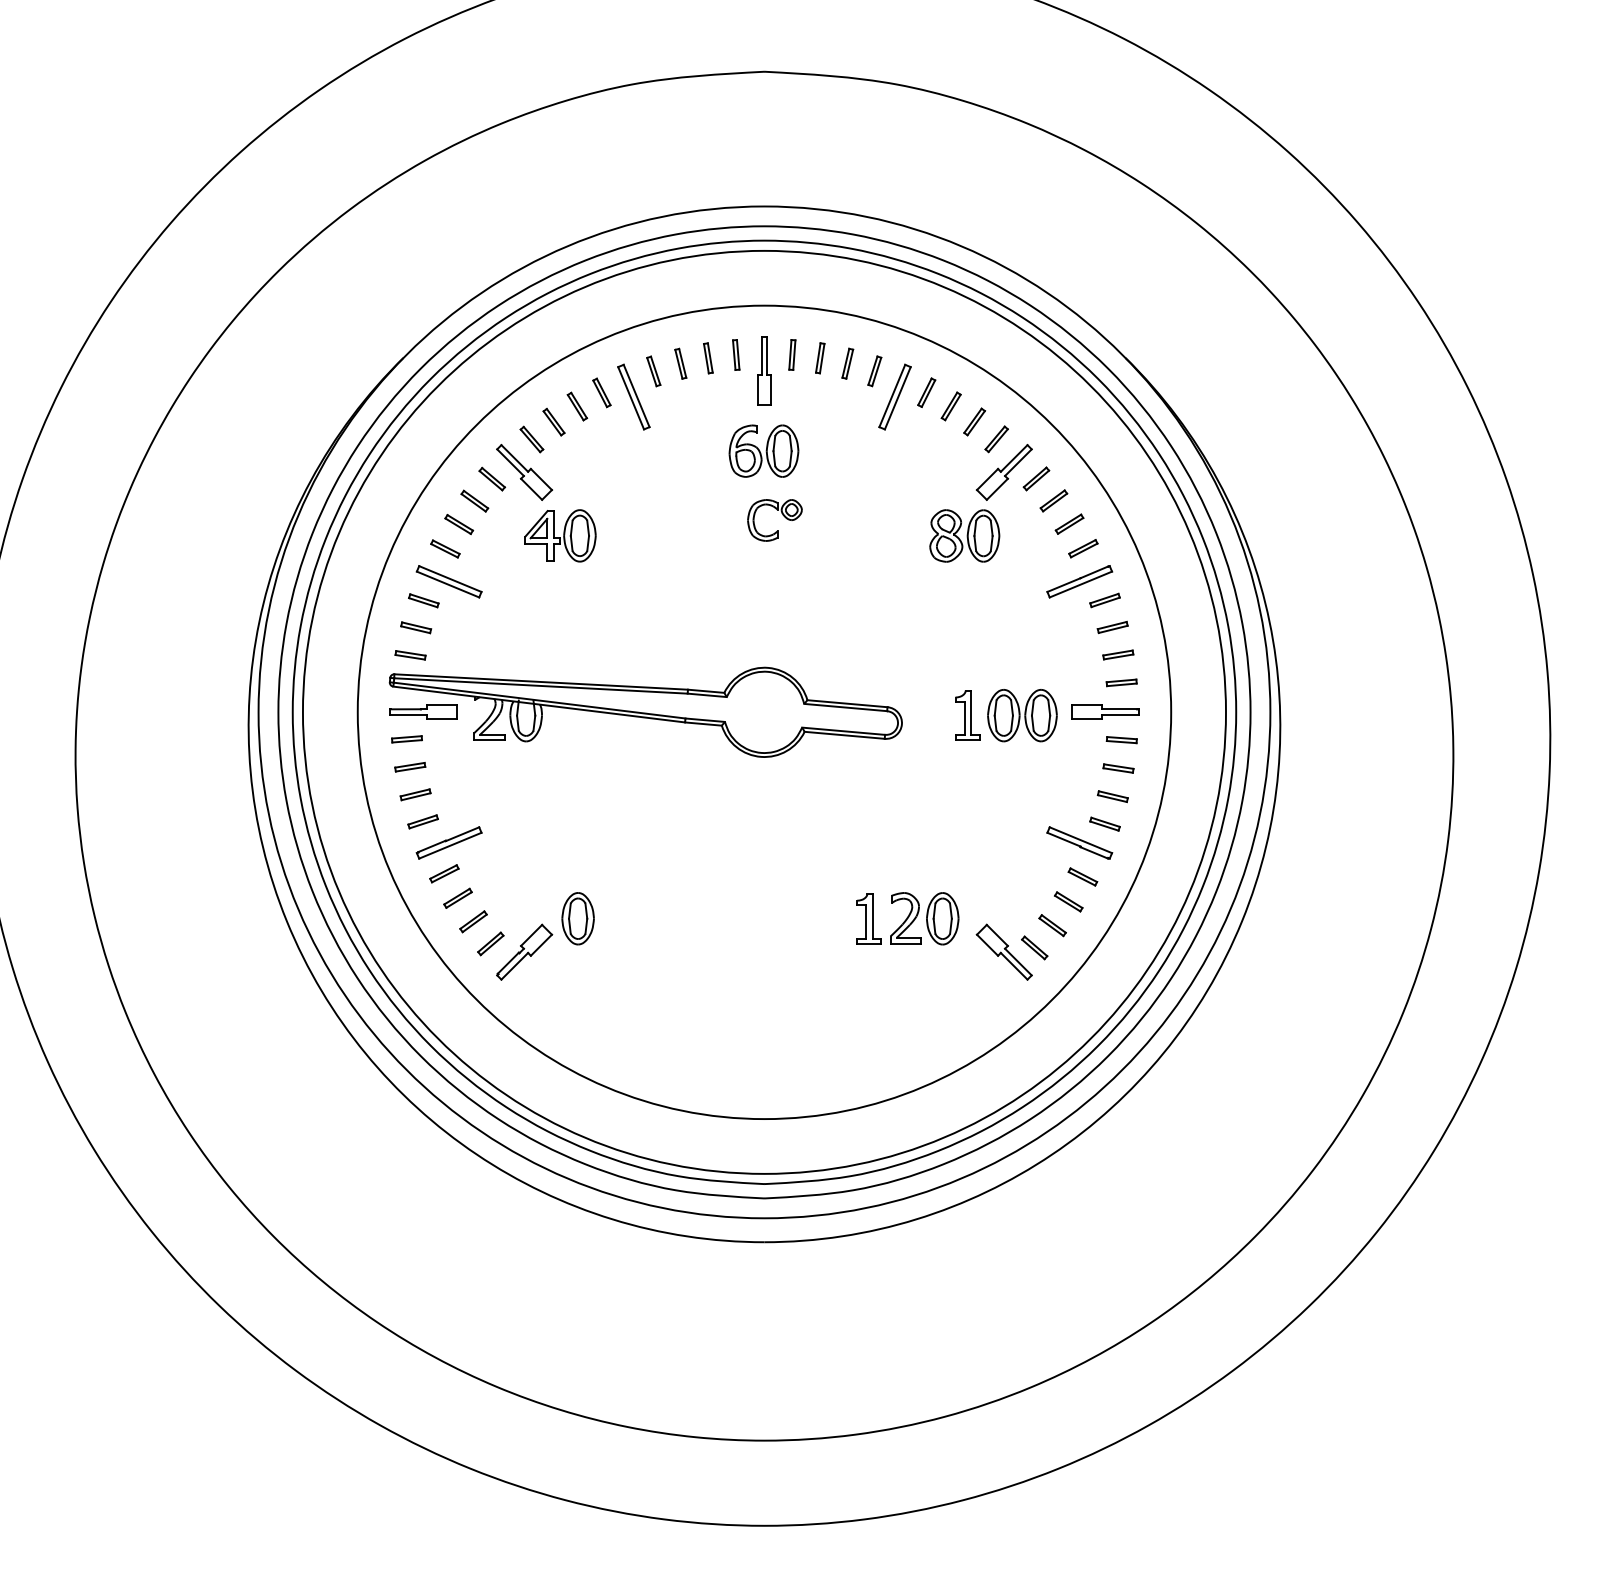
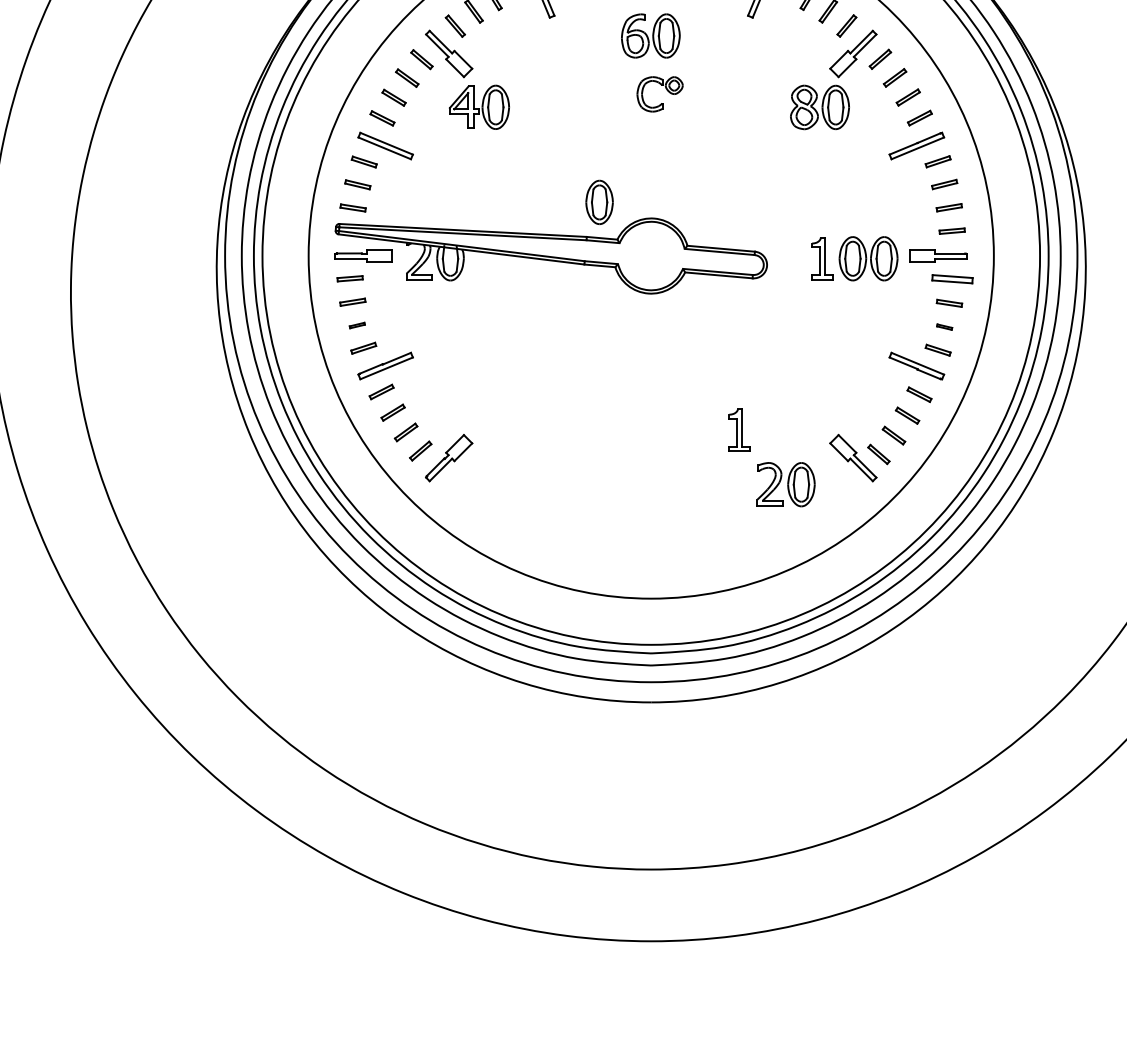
part: (1121, 740) -> (952, 279), size x1.6
part: (415, 794) -> (357, 325), size x0.6
part: (1112, 796) -> (944, 326), size x0.6
part: (577, 918) -> (599, 202), moved
part: (924, 918) -> (786, 484), moved

